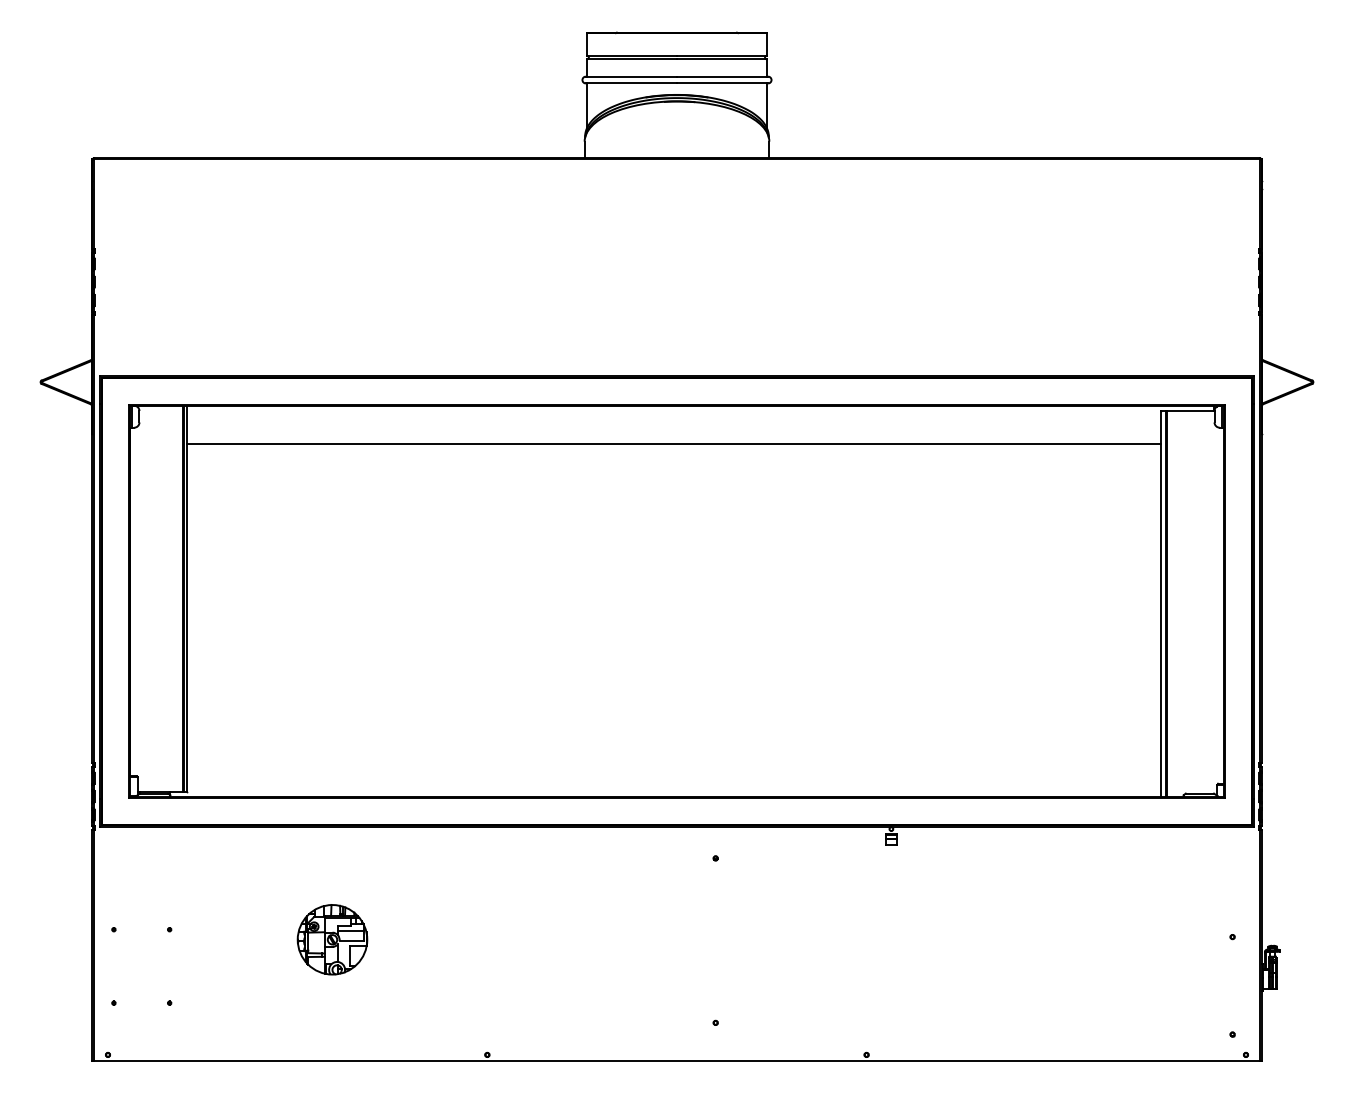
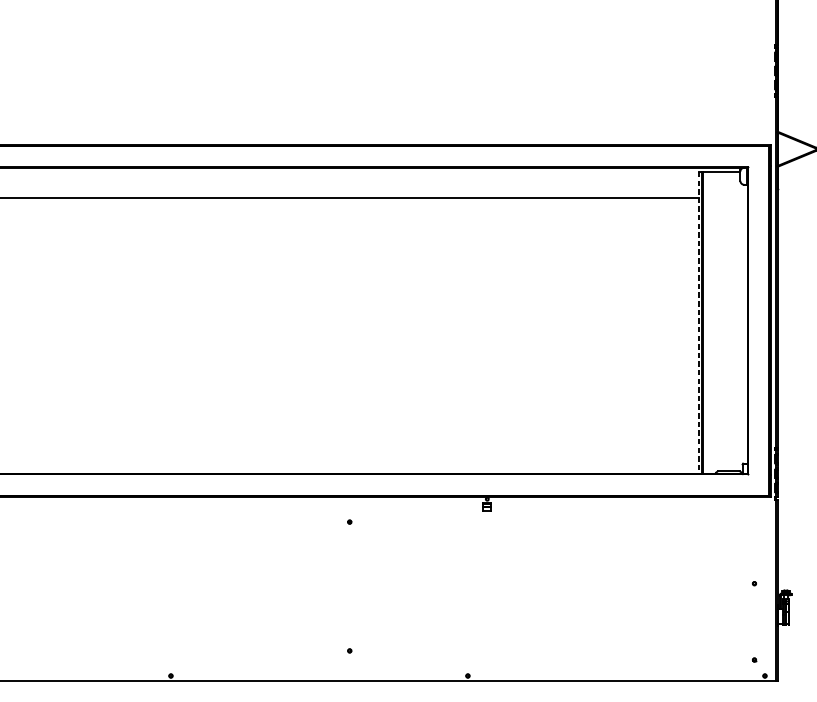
line: (1161, 604) -> (698, 323), solid -> dashed
part: (332, 939) -> (49, 585), removed

